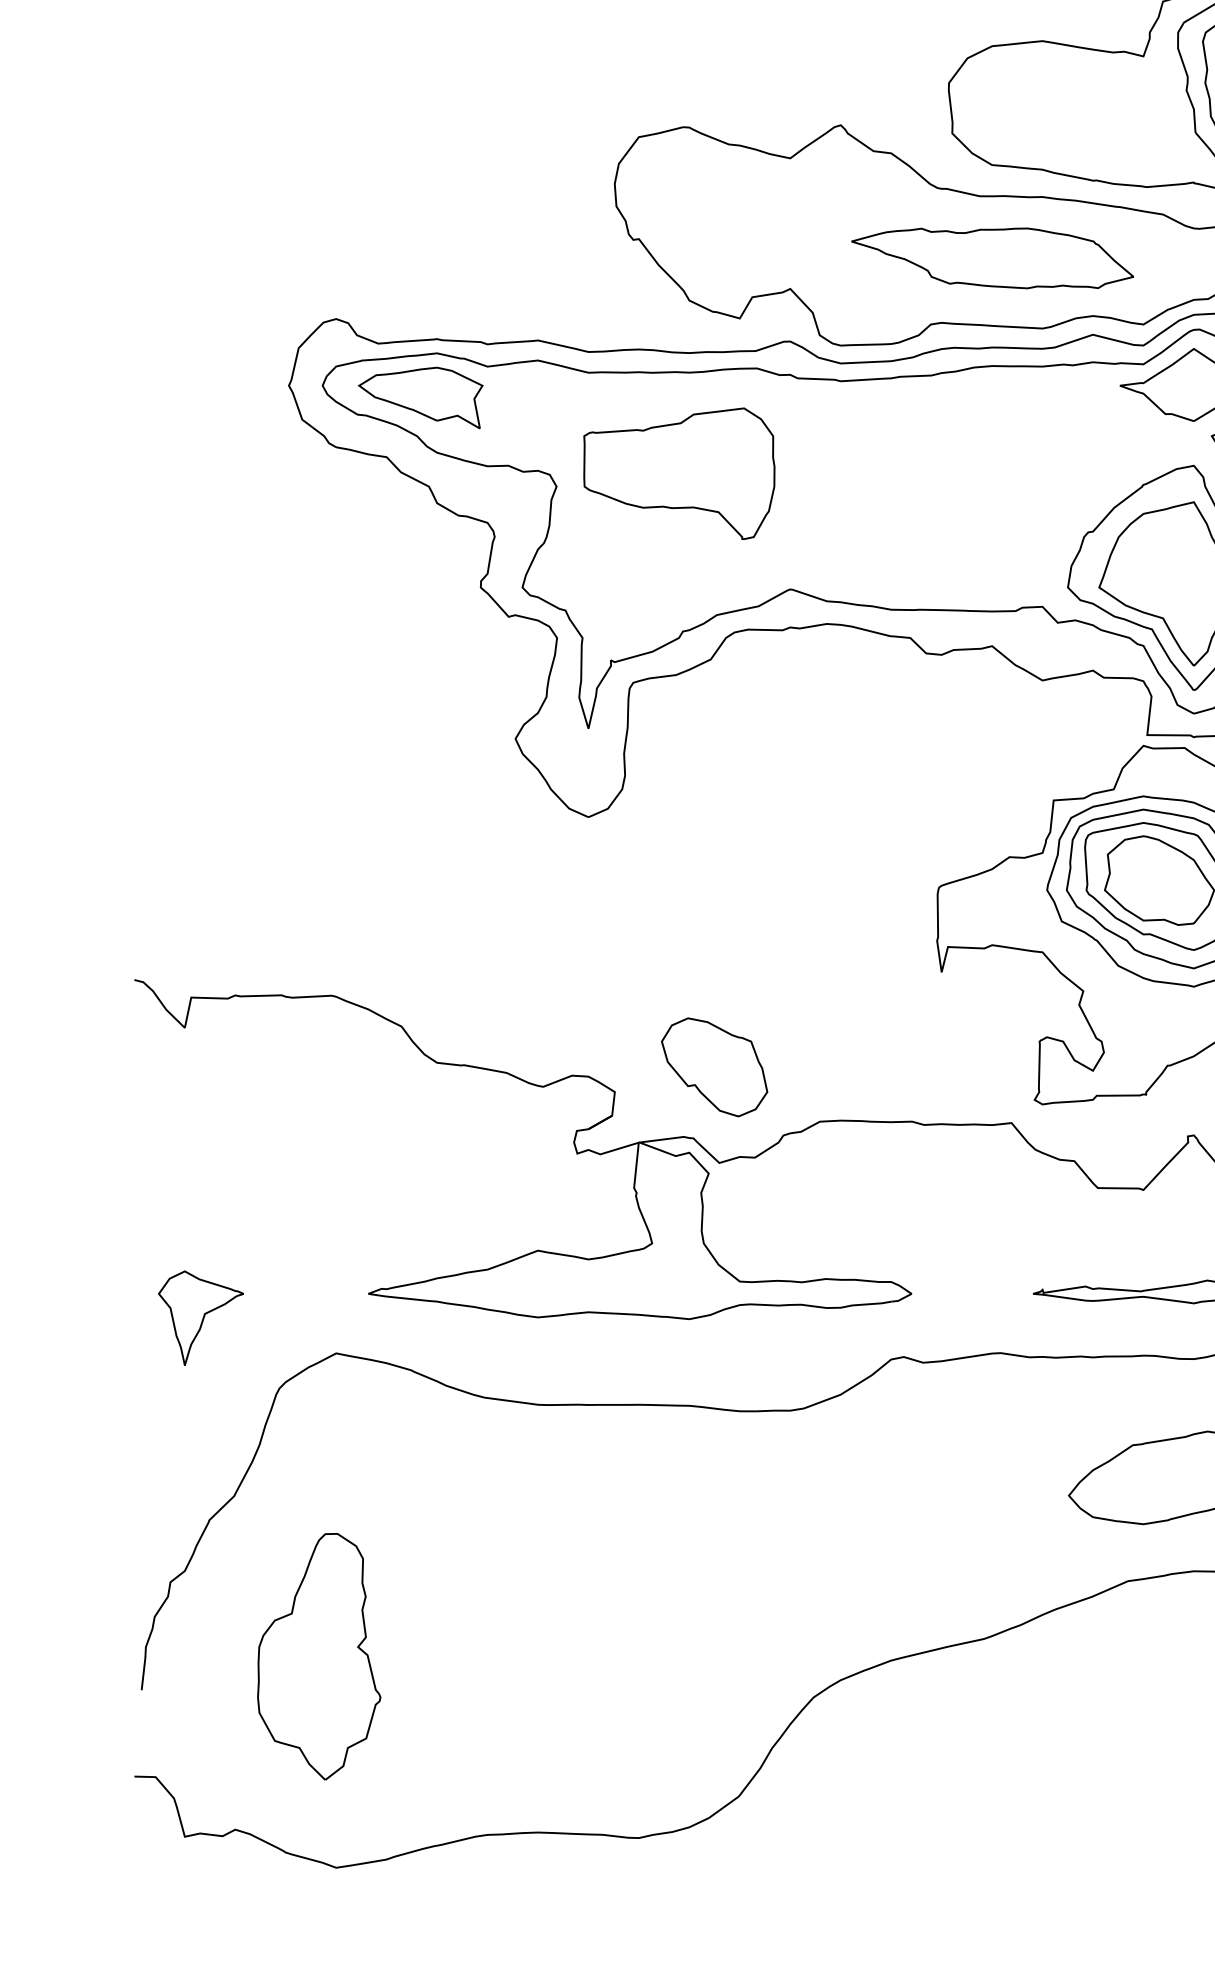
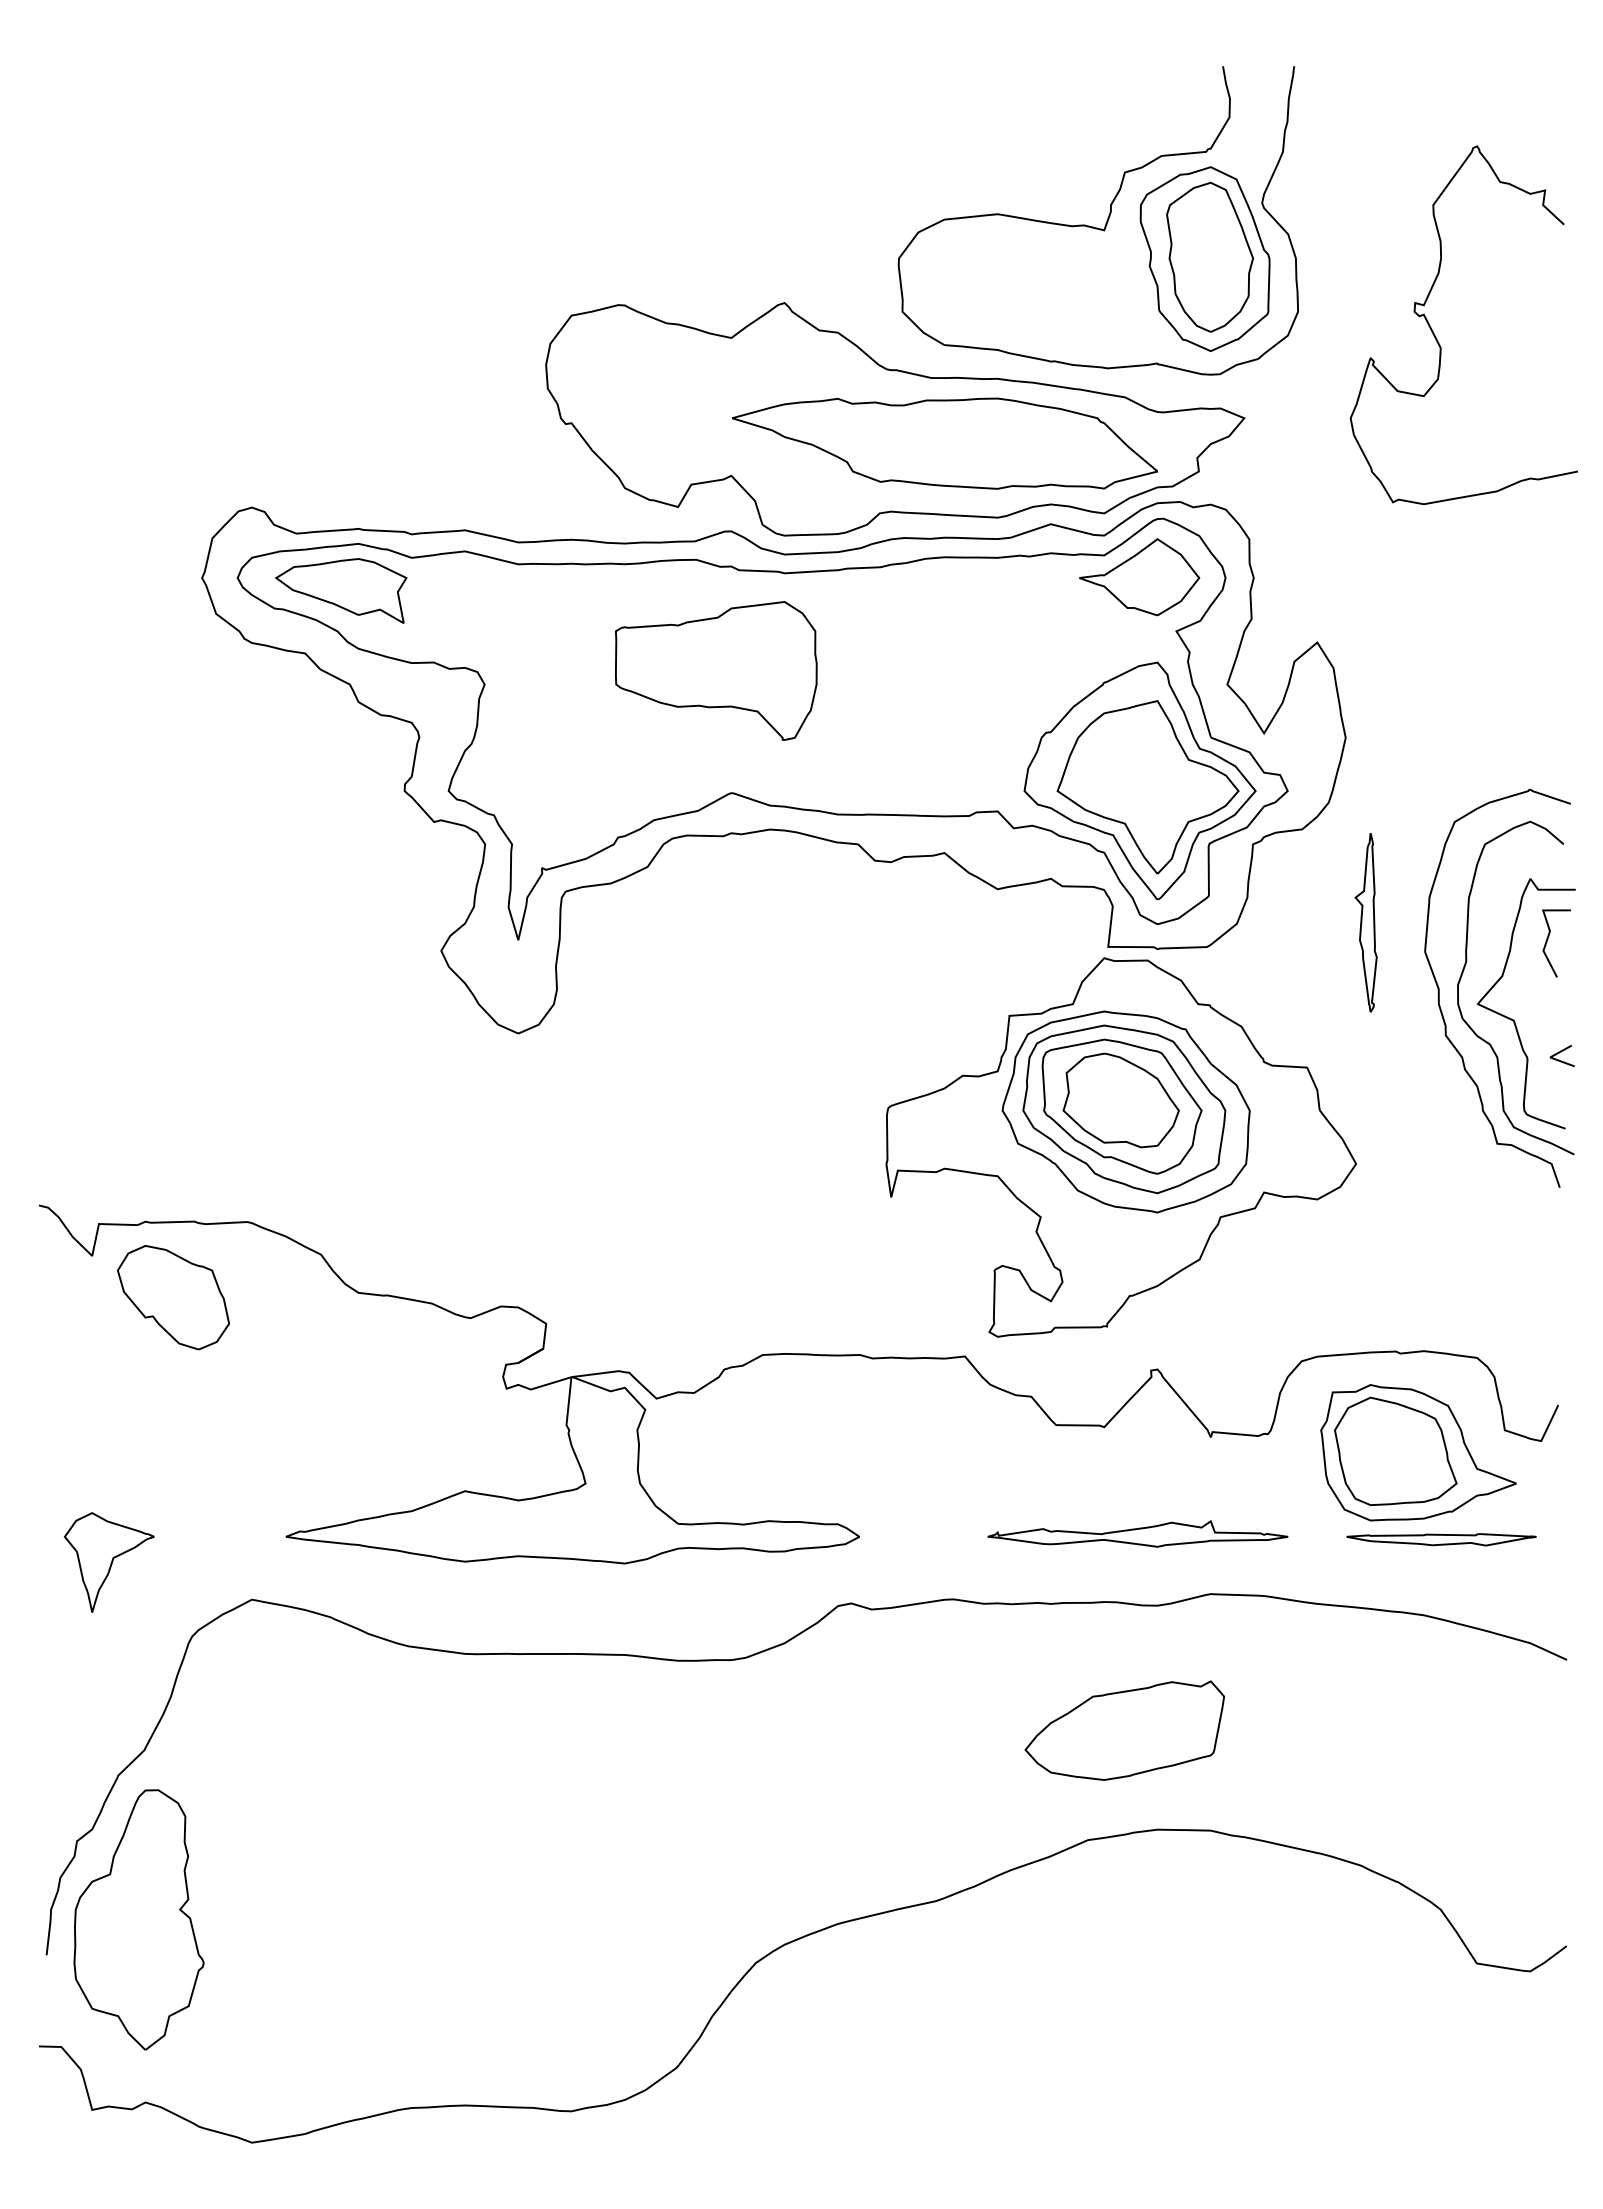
part: (992, 258) -> (944, 443), size x1.43
part: (679, 473) -> (716, 670), moved
part: (714, 1067) -> (173, 1297), moved
part: (318, 1656) -> (138, 1919), moved

